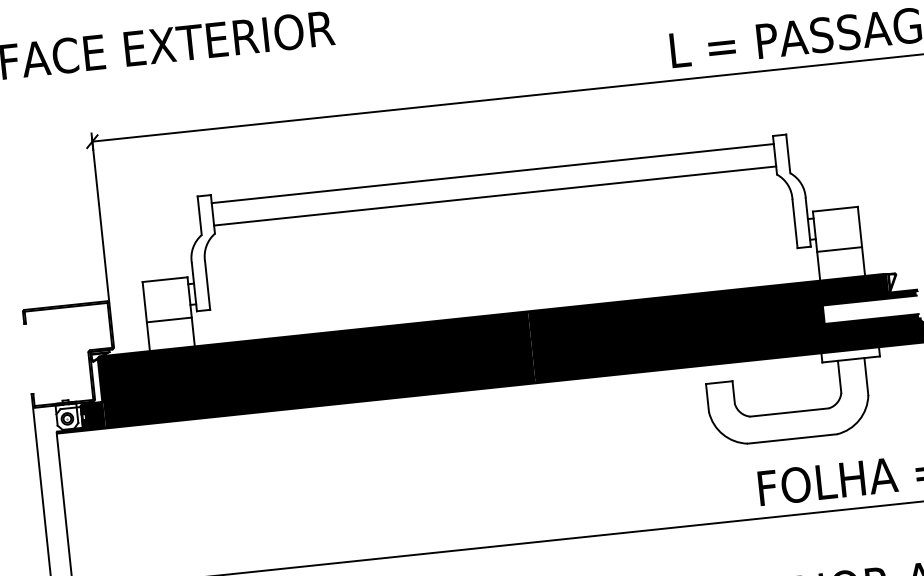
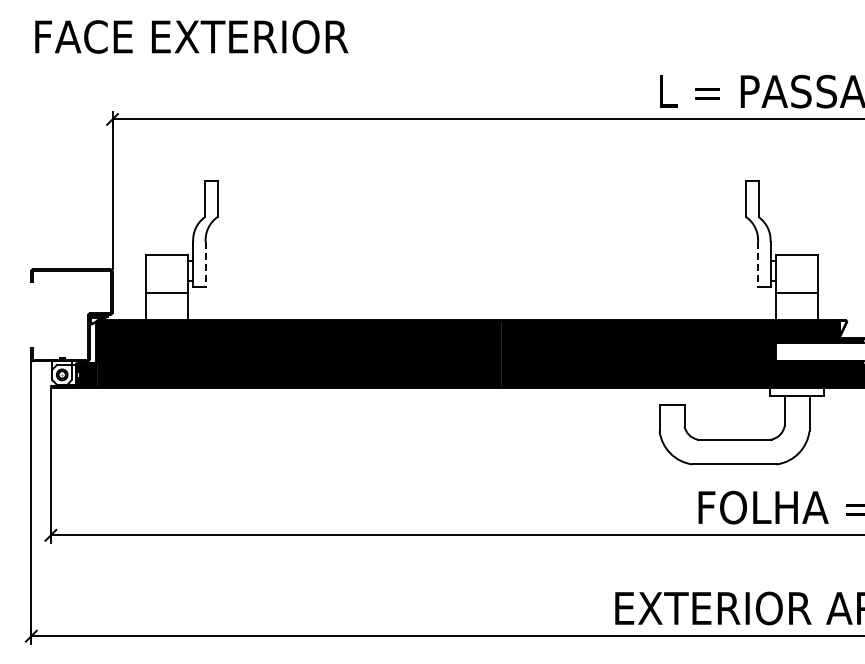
line: (492, 173) -> (481, 188), removed
line: (494, 196) -> (481, 209), removed
line: (795, 223) -> (758, 264), solid -> dashed
line: (207, 285) -> (205, 264), solid -> dashed

